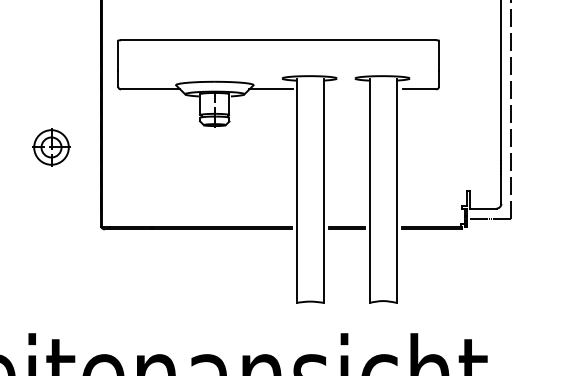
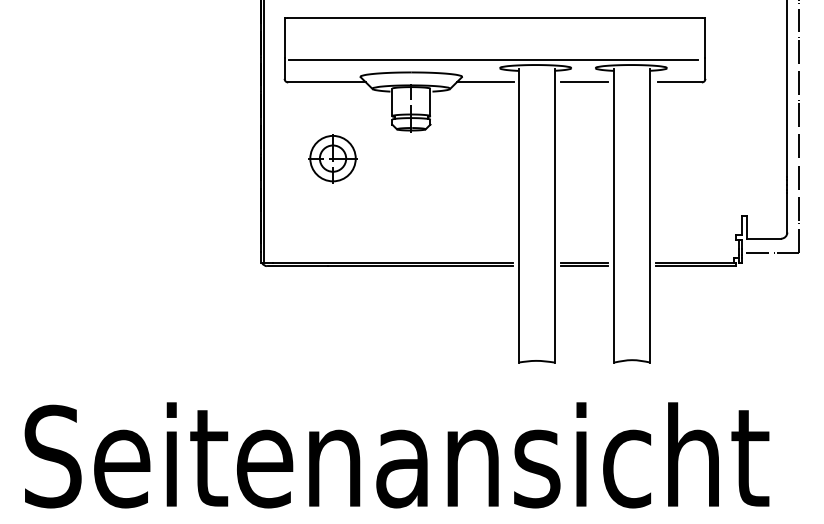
line: (277, 71) -> (493, 59), added
line: (346, 89) -> (583, 82), added
part: (51, 147) -> (332, 158), moved

